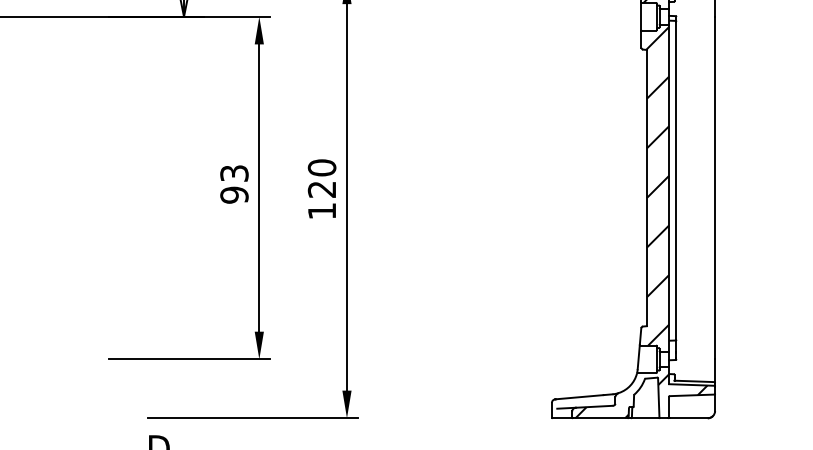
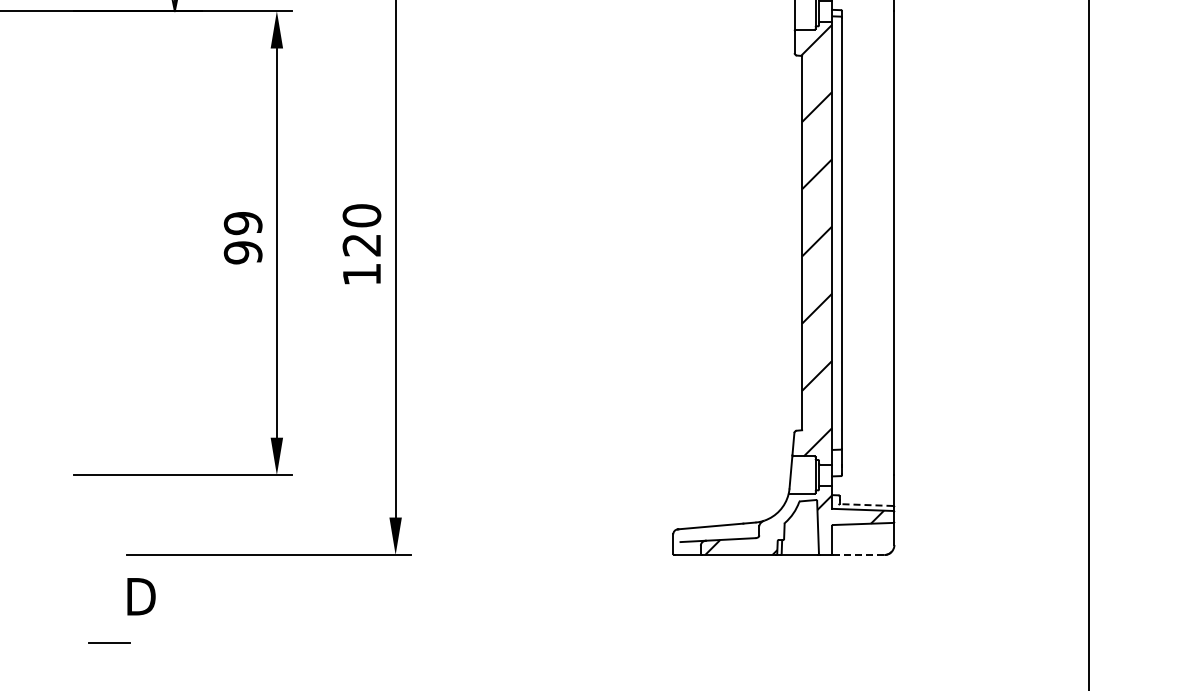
text: (234, 173) -> (243, 223), 93 -> 99
line: (694, 381) -> (866, 505), solid -> dashed
line: (688, 418) -> (858, 555), solid -> dashed

